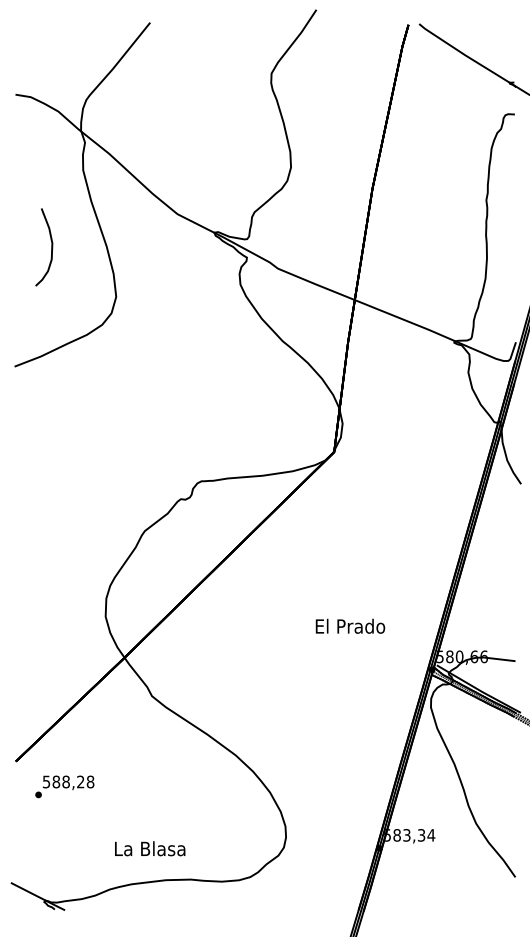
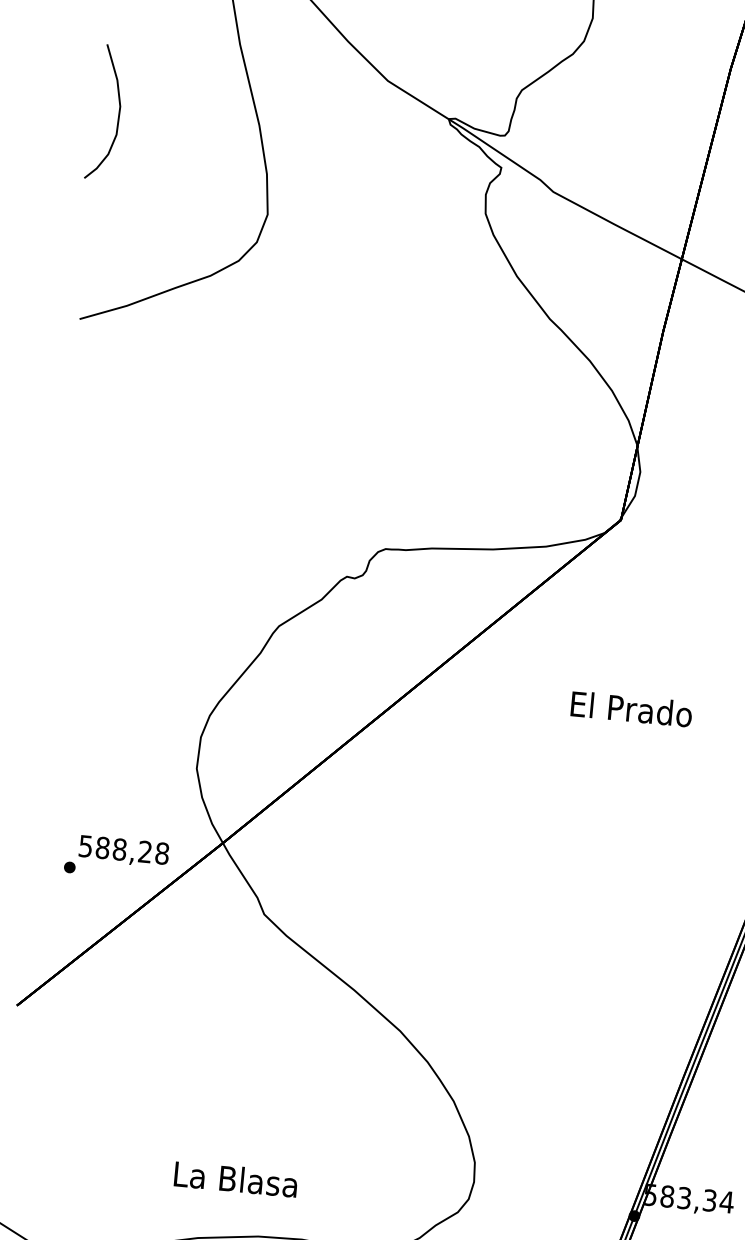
curve: (51, 247) -> (118, 113), moved
text: (350, 625) -> (631, 707), moved
text: (64, 786) -> (116, 857), moved

